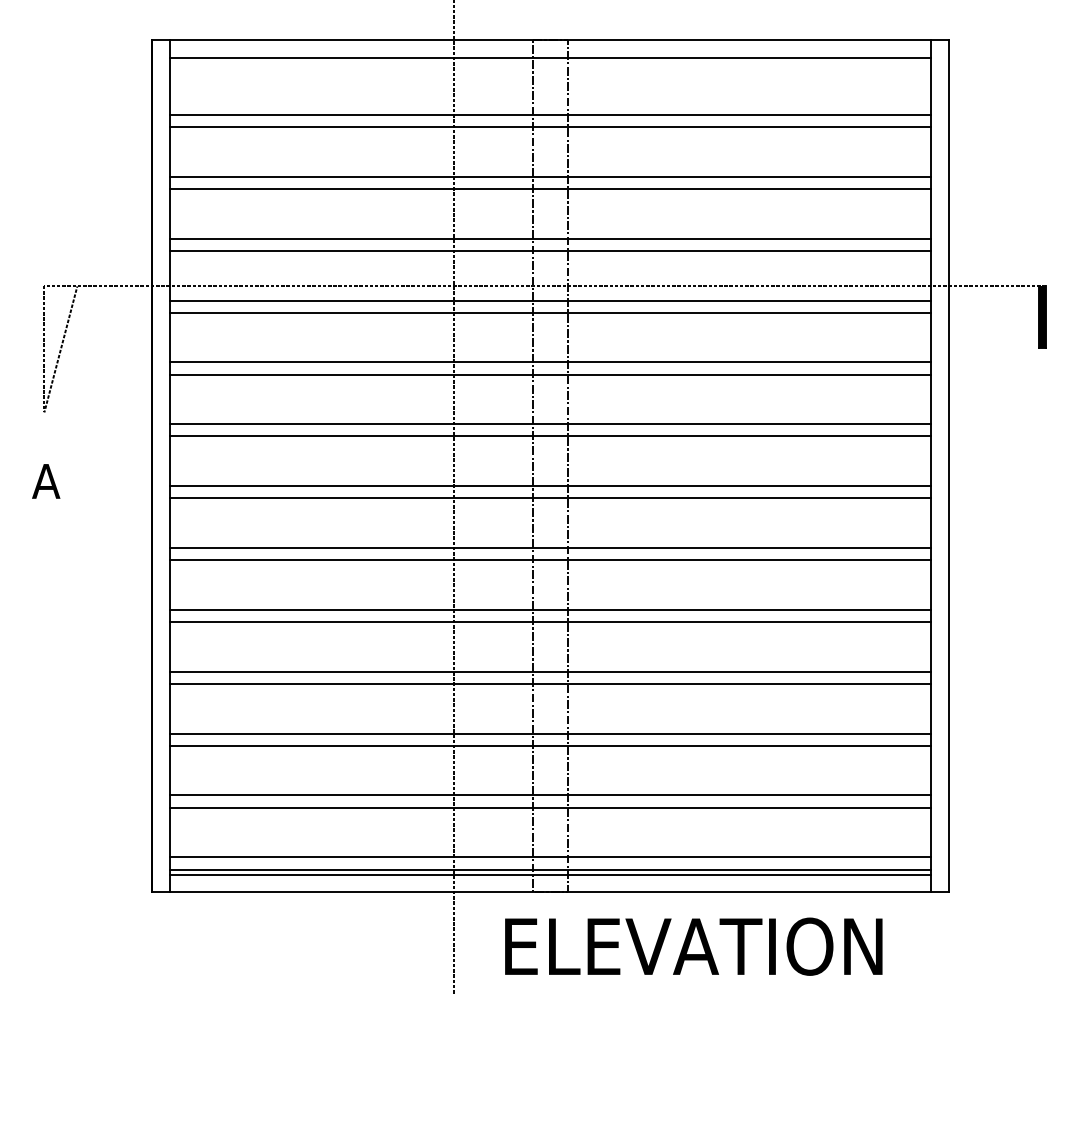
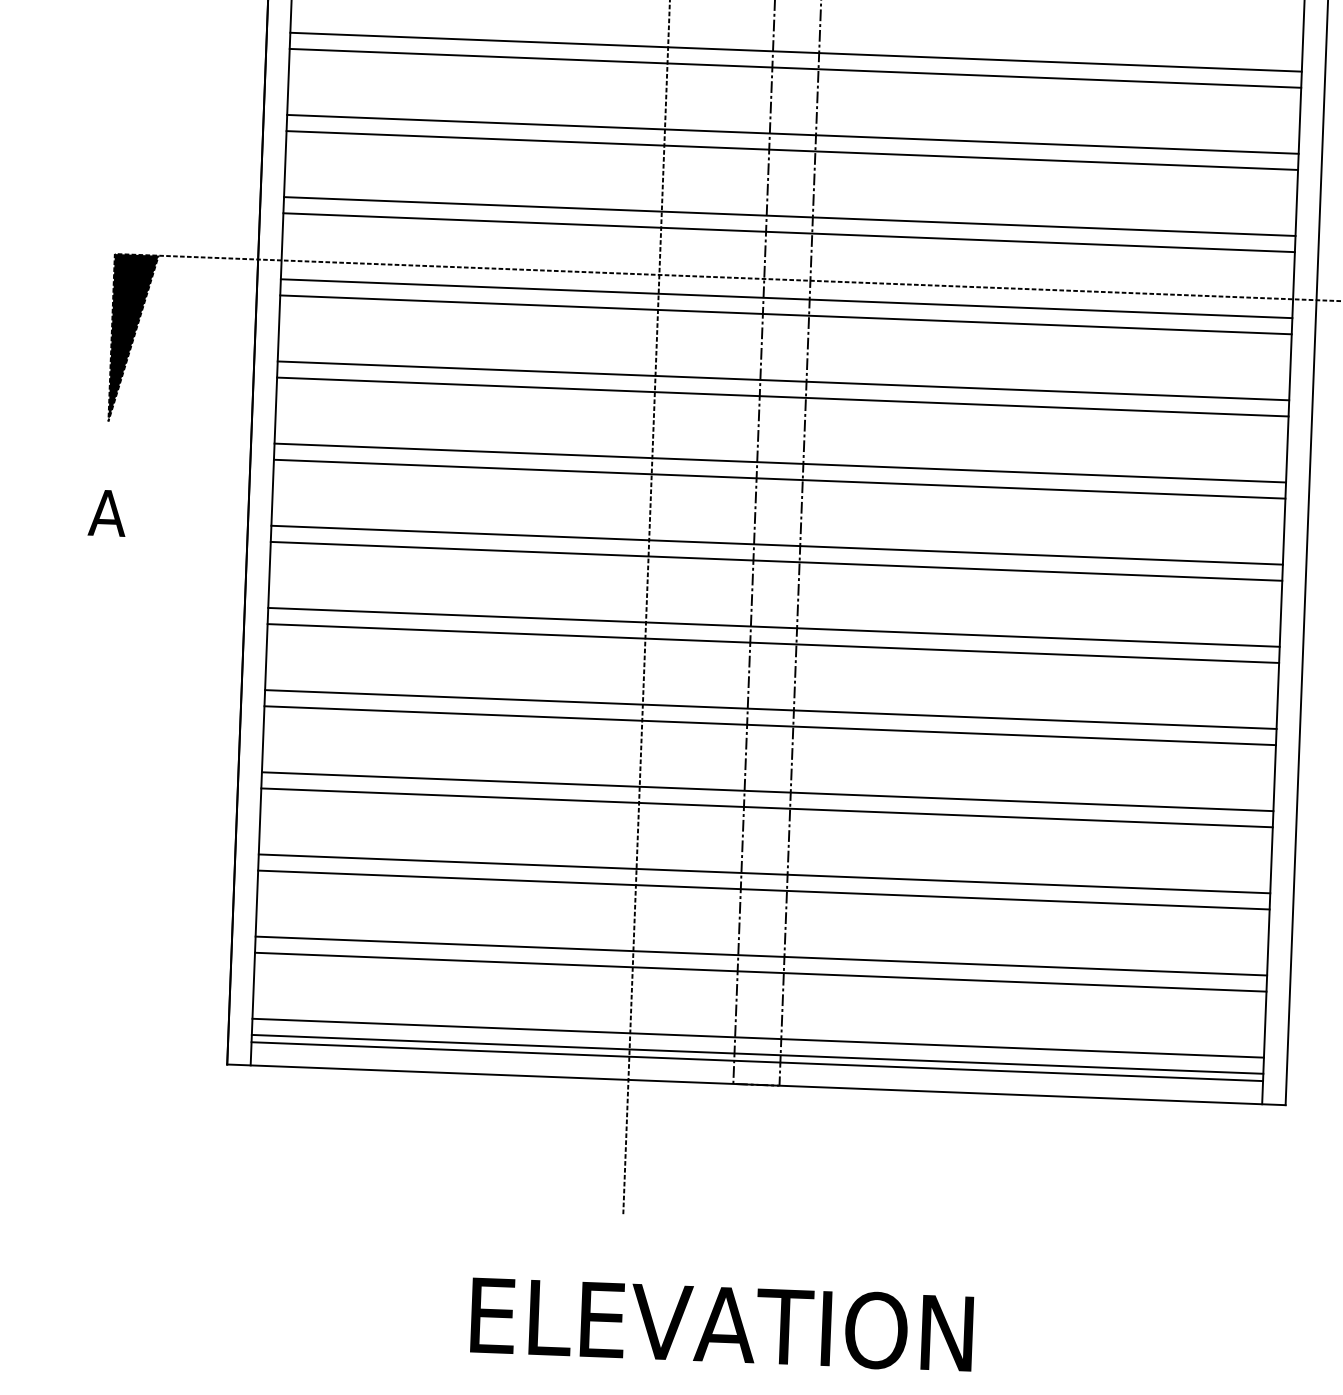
fill: (60, 349) -> (133, 338), added
text: (693, 946) -> (721, 1324), moved

